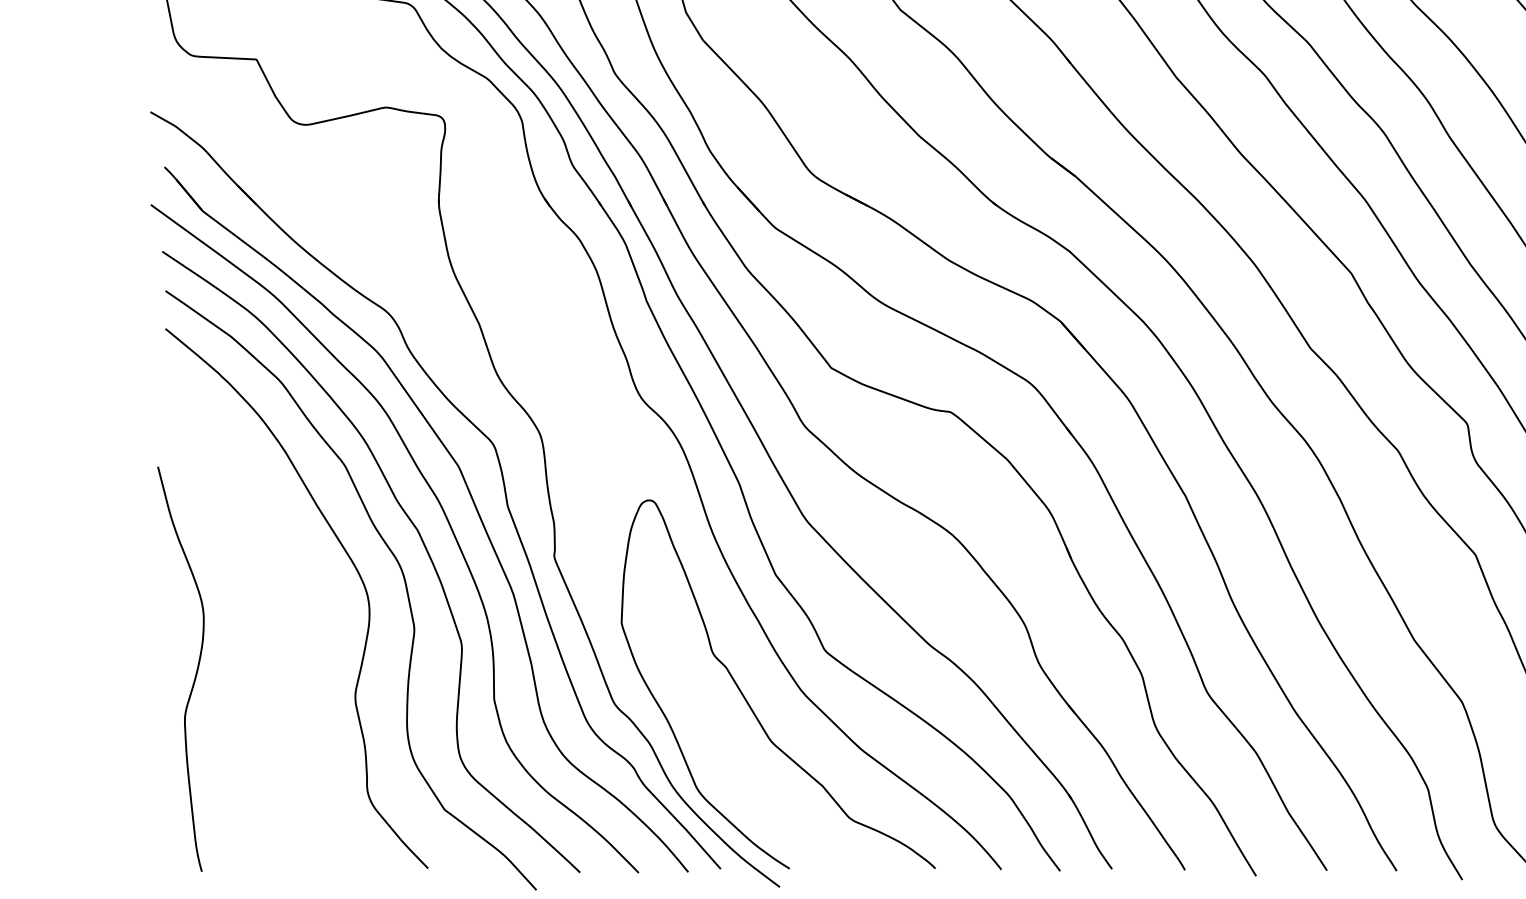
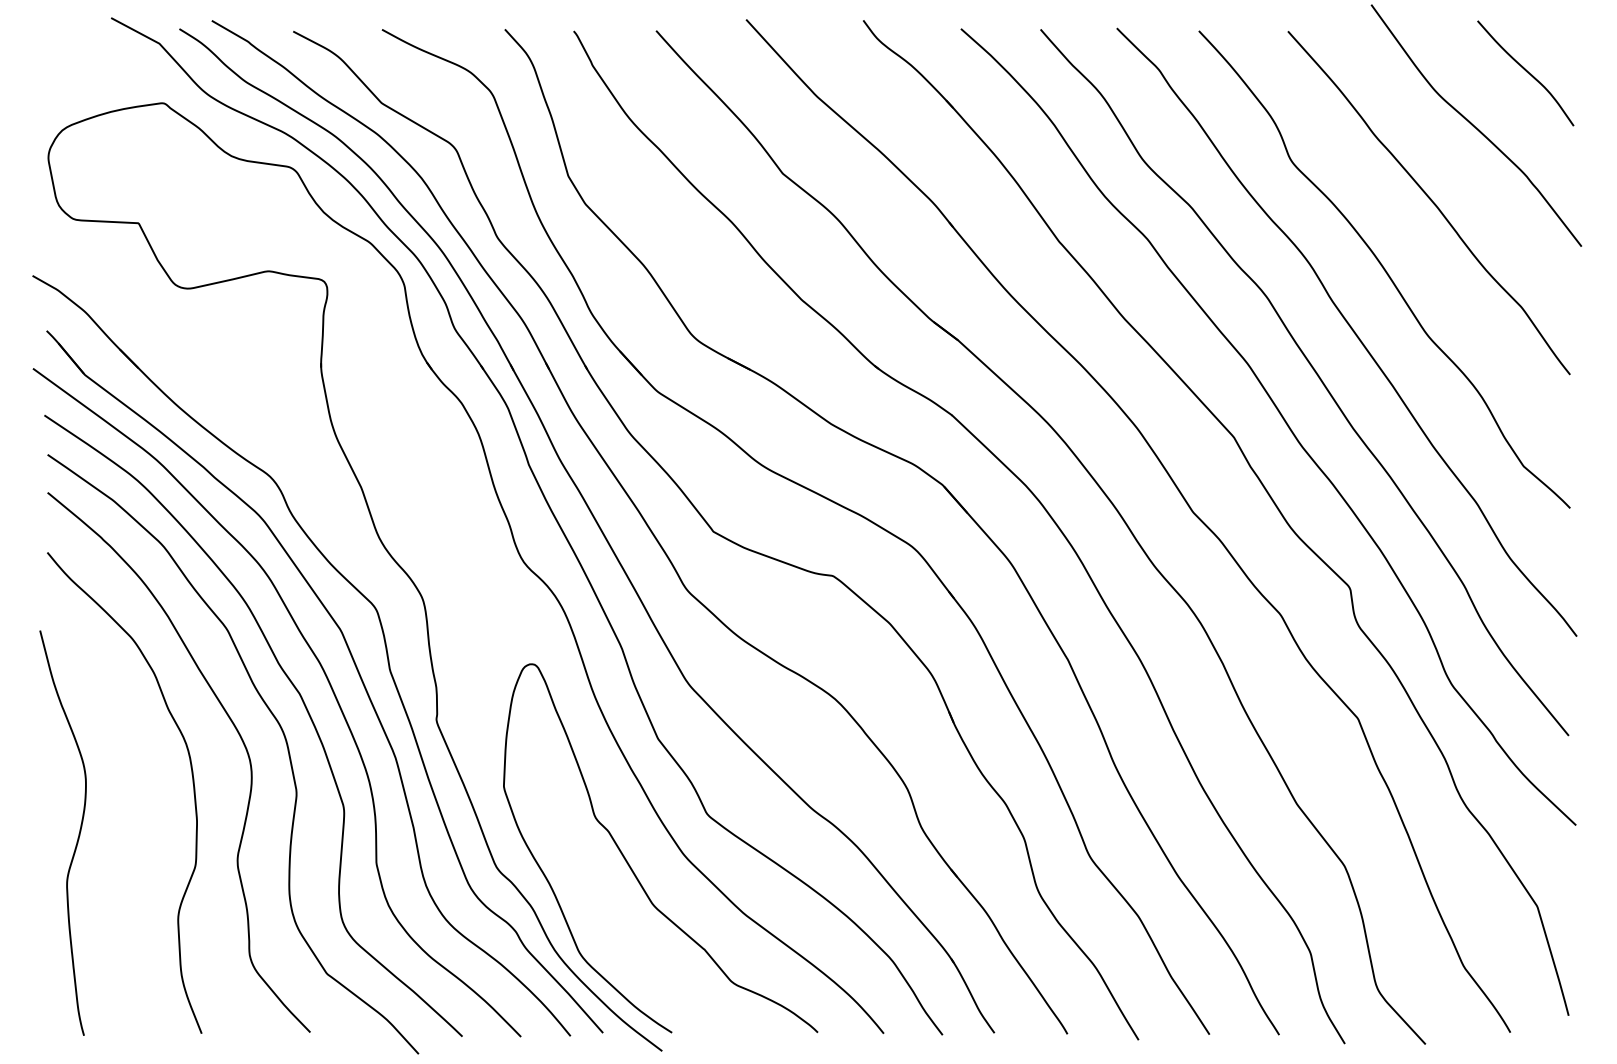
curve: (310, 619) -> (192, 783), added

